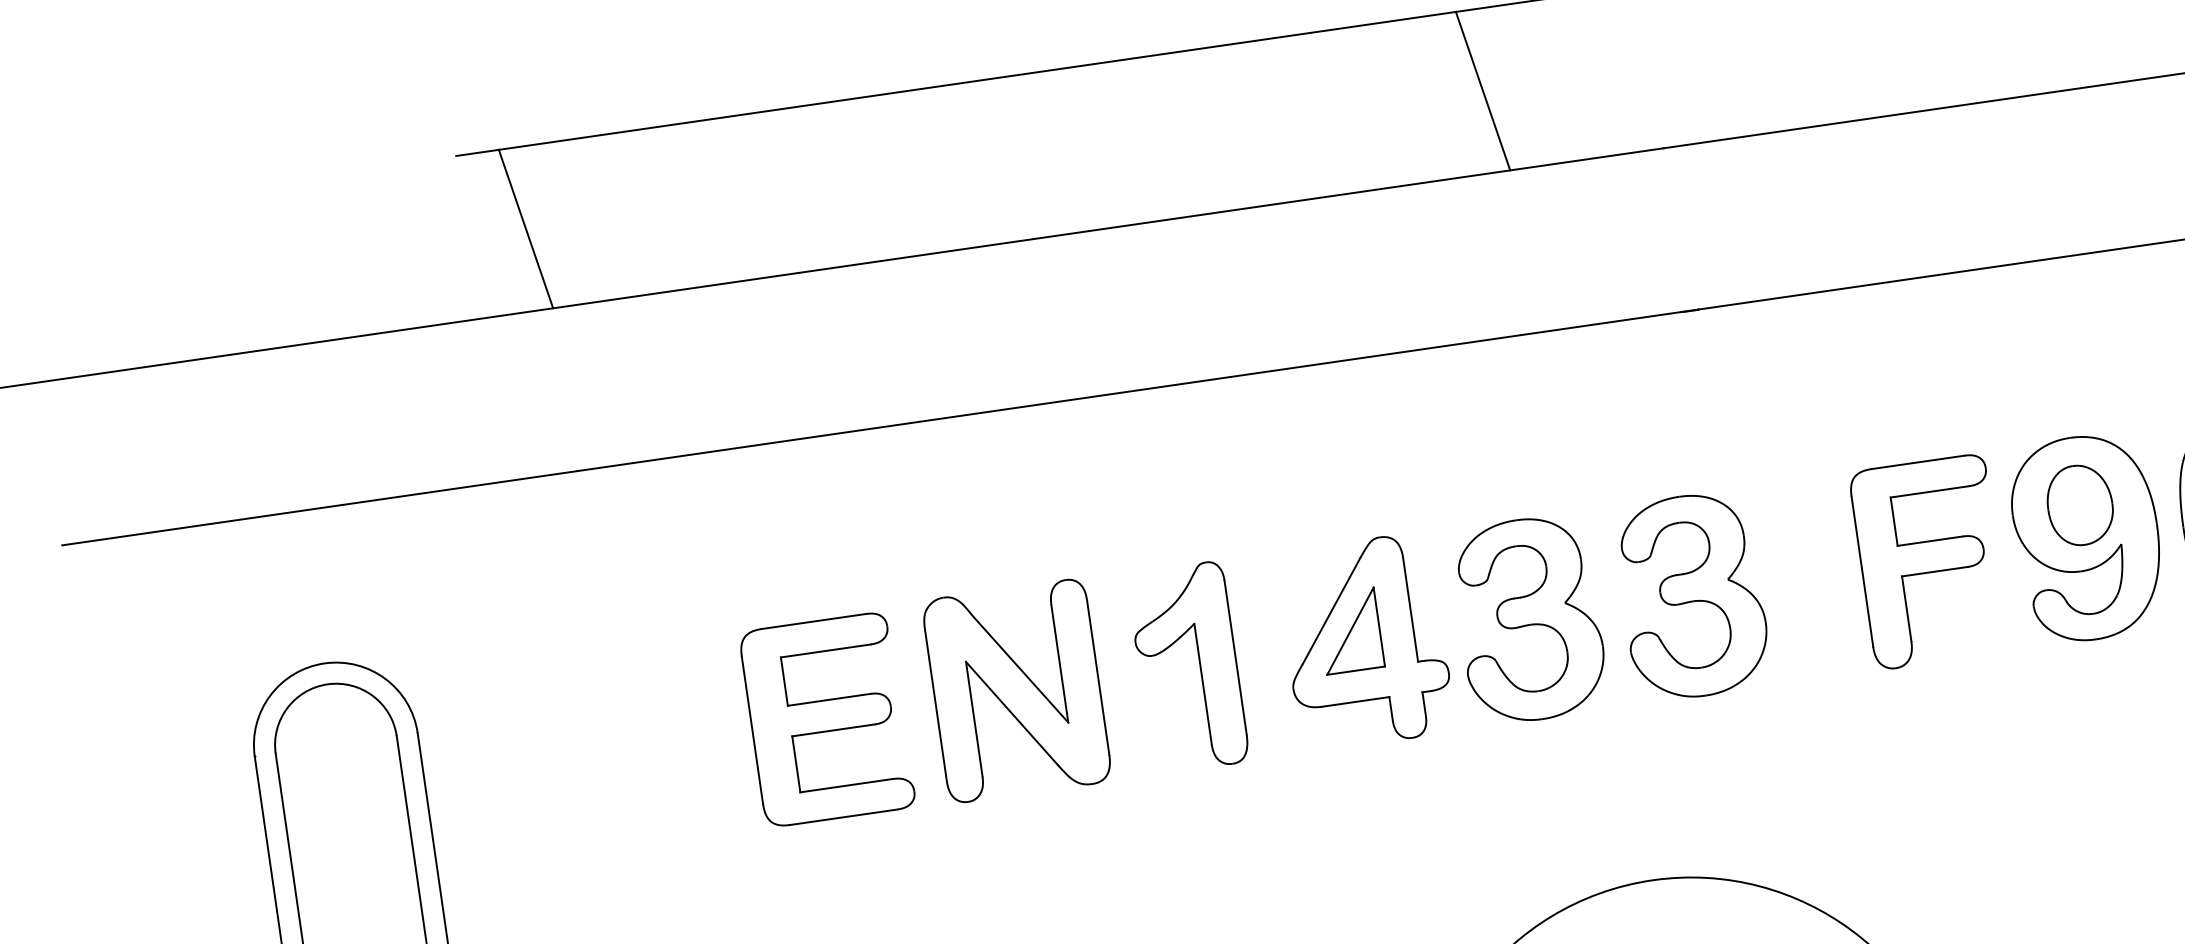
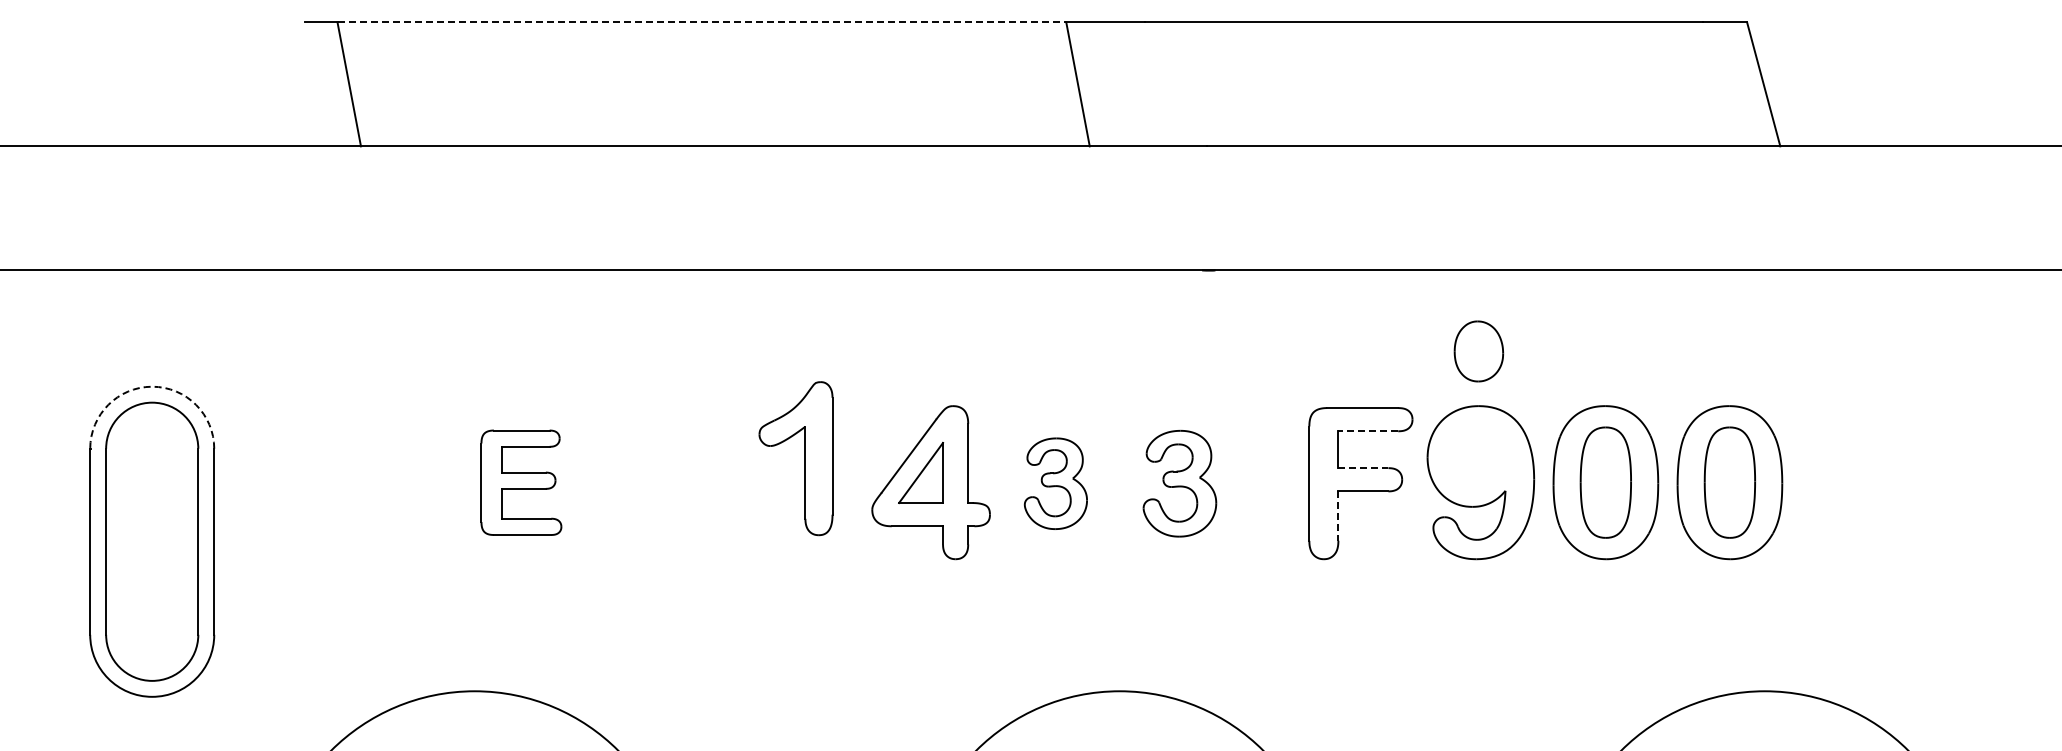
line: (978, 80) -> (702, 22), solid -> dashed
line: (1930, 492) -> (1368, 431), solid -> dashed
part: (2079, 505) -> (1478, 351), moved
line: (1930, 541) -> (1363, 468), solid -> dashed
part: (1691, 596) -> (1179, 483), size x0.7
line: (1906, 609) -> (1338, 516), solid -> dashed
part: (1529, 619) -> (1055, 483), size x0.6
arc: (324, 663) -> (152, 386), solid -> dashed
part: (1199, 665) -> (804, 458), moved
part: (1016, 690) -> (665, 481), removed
part: (827, 719) -> (521, 482), size x0.7

